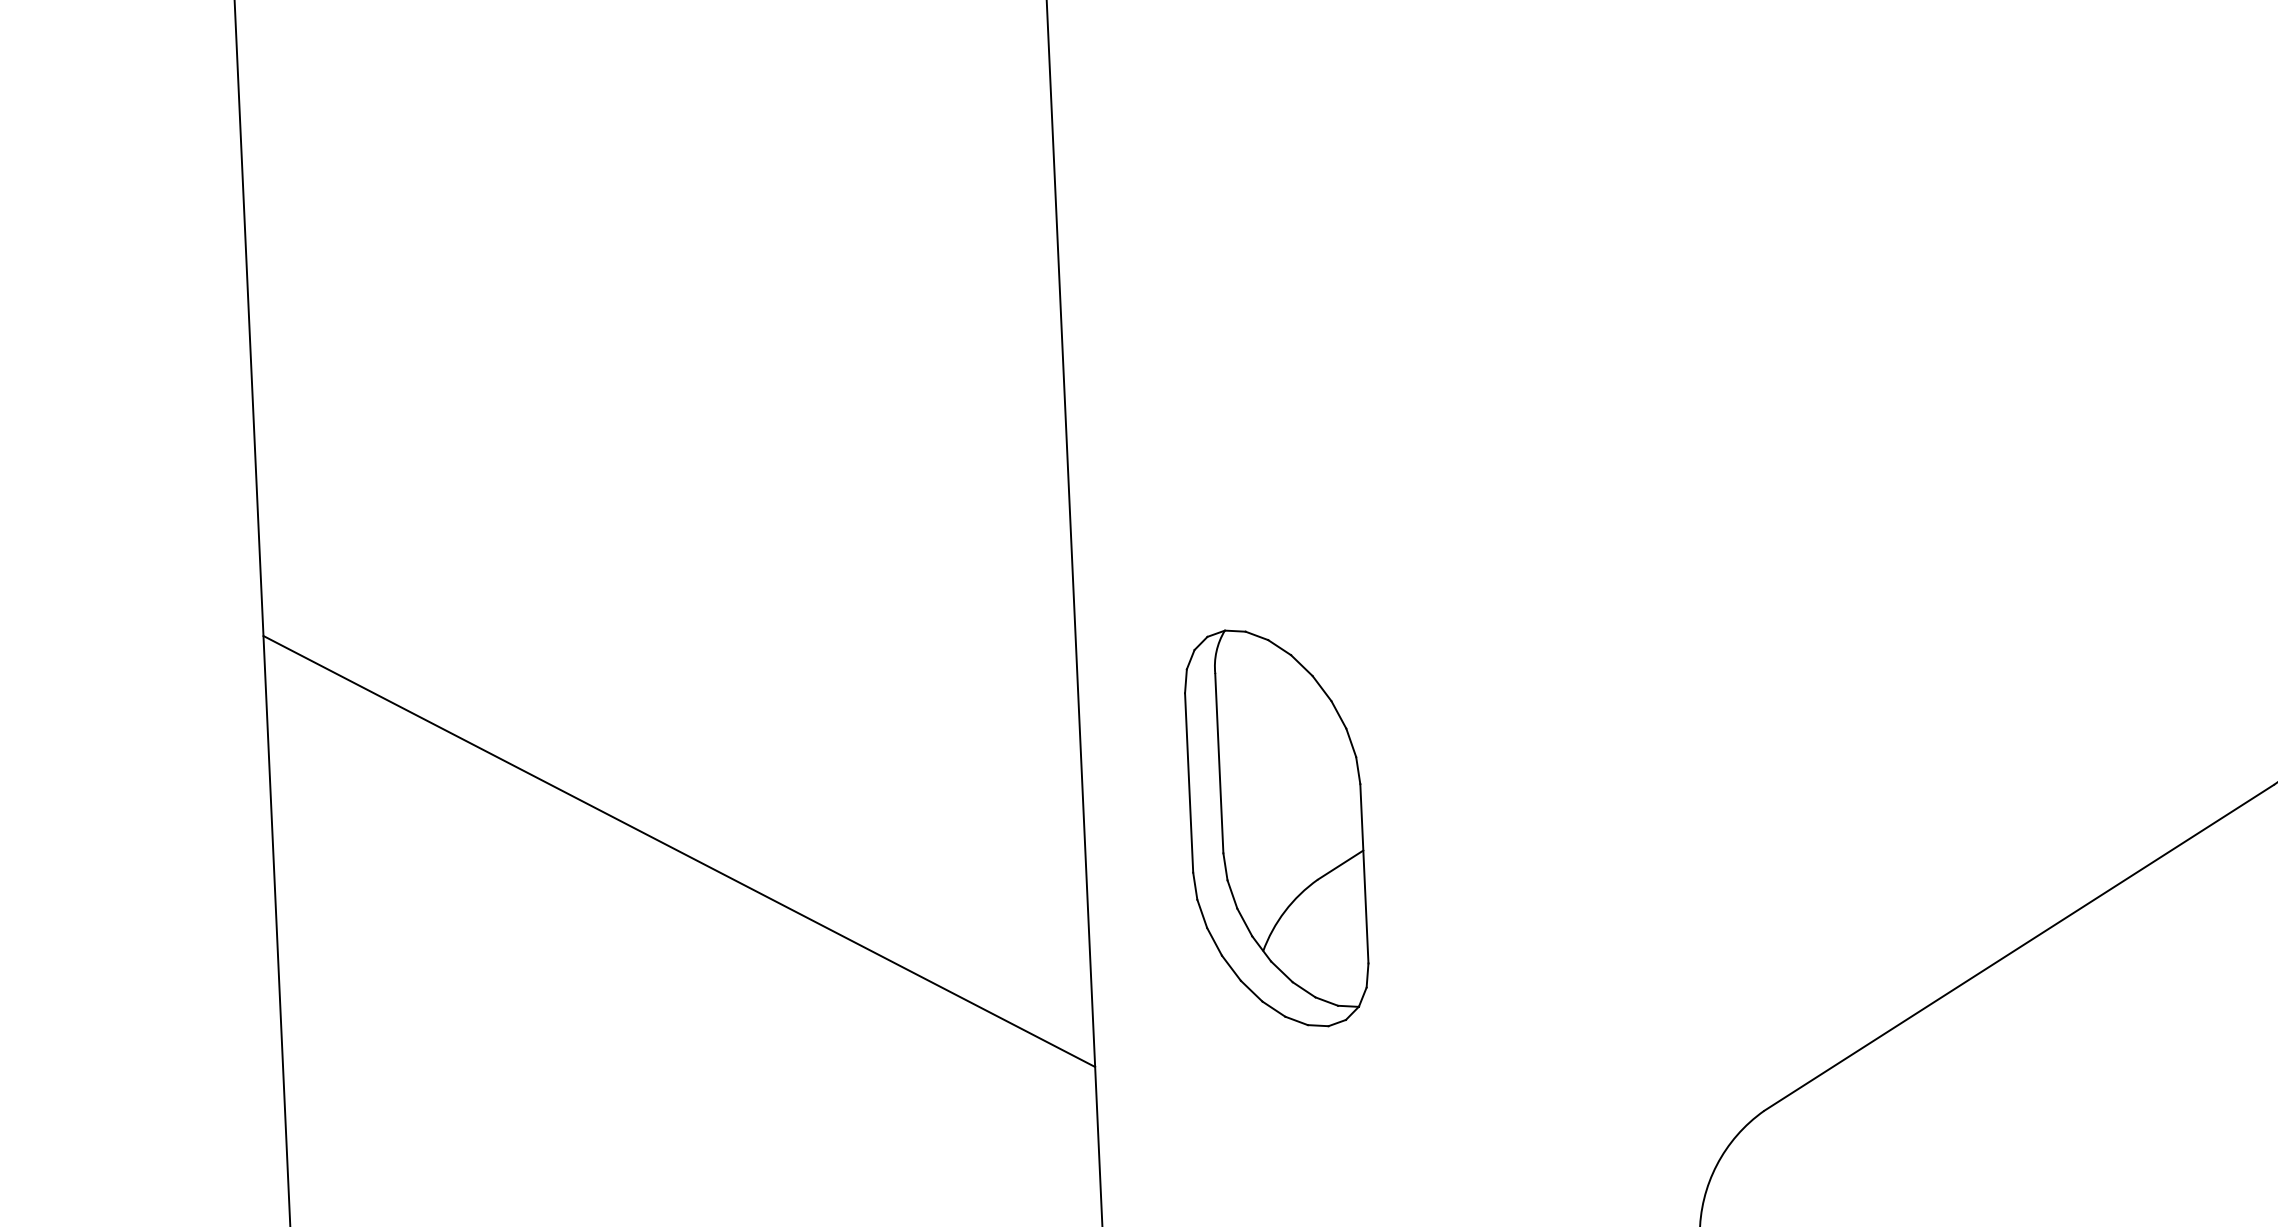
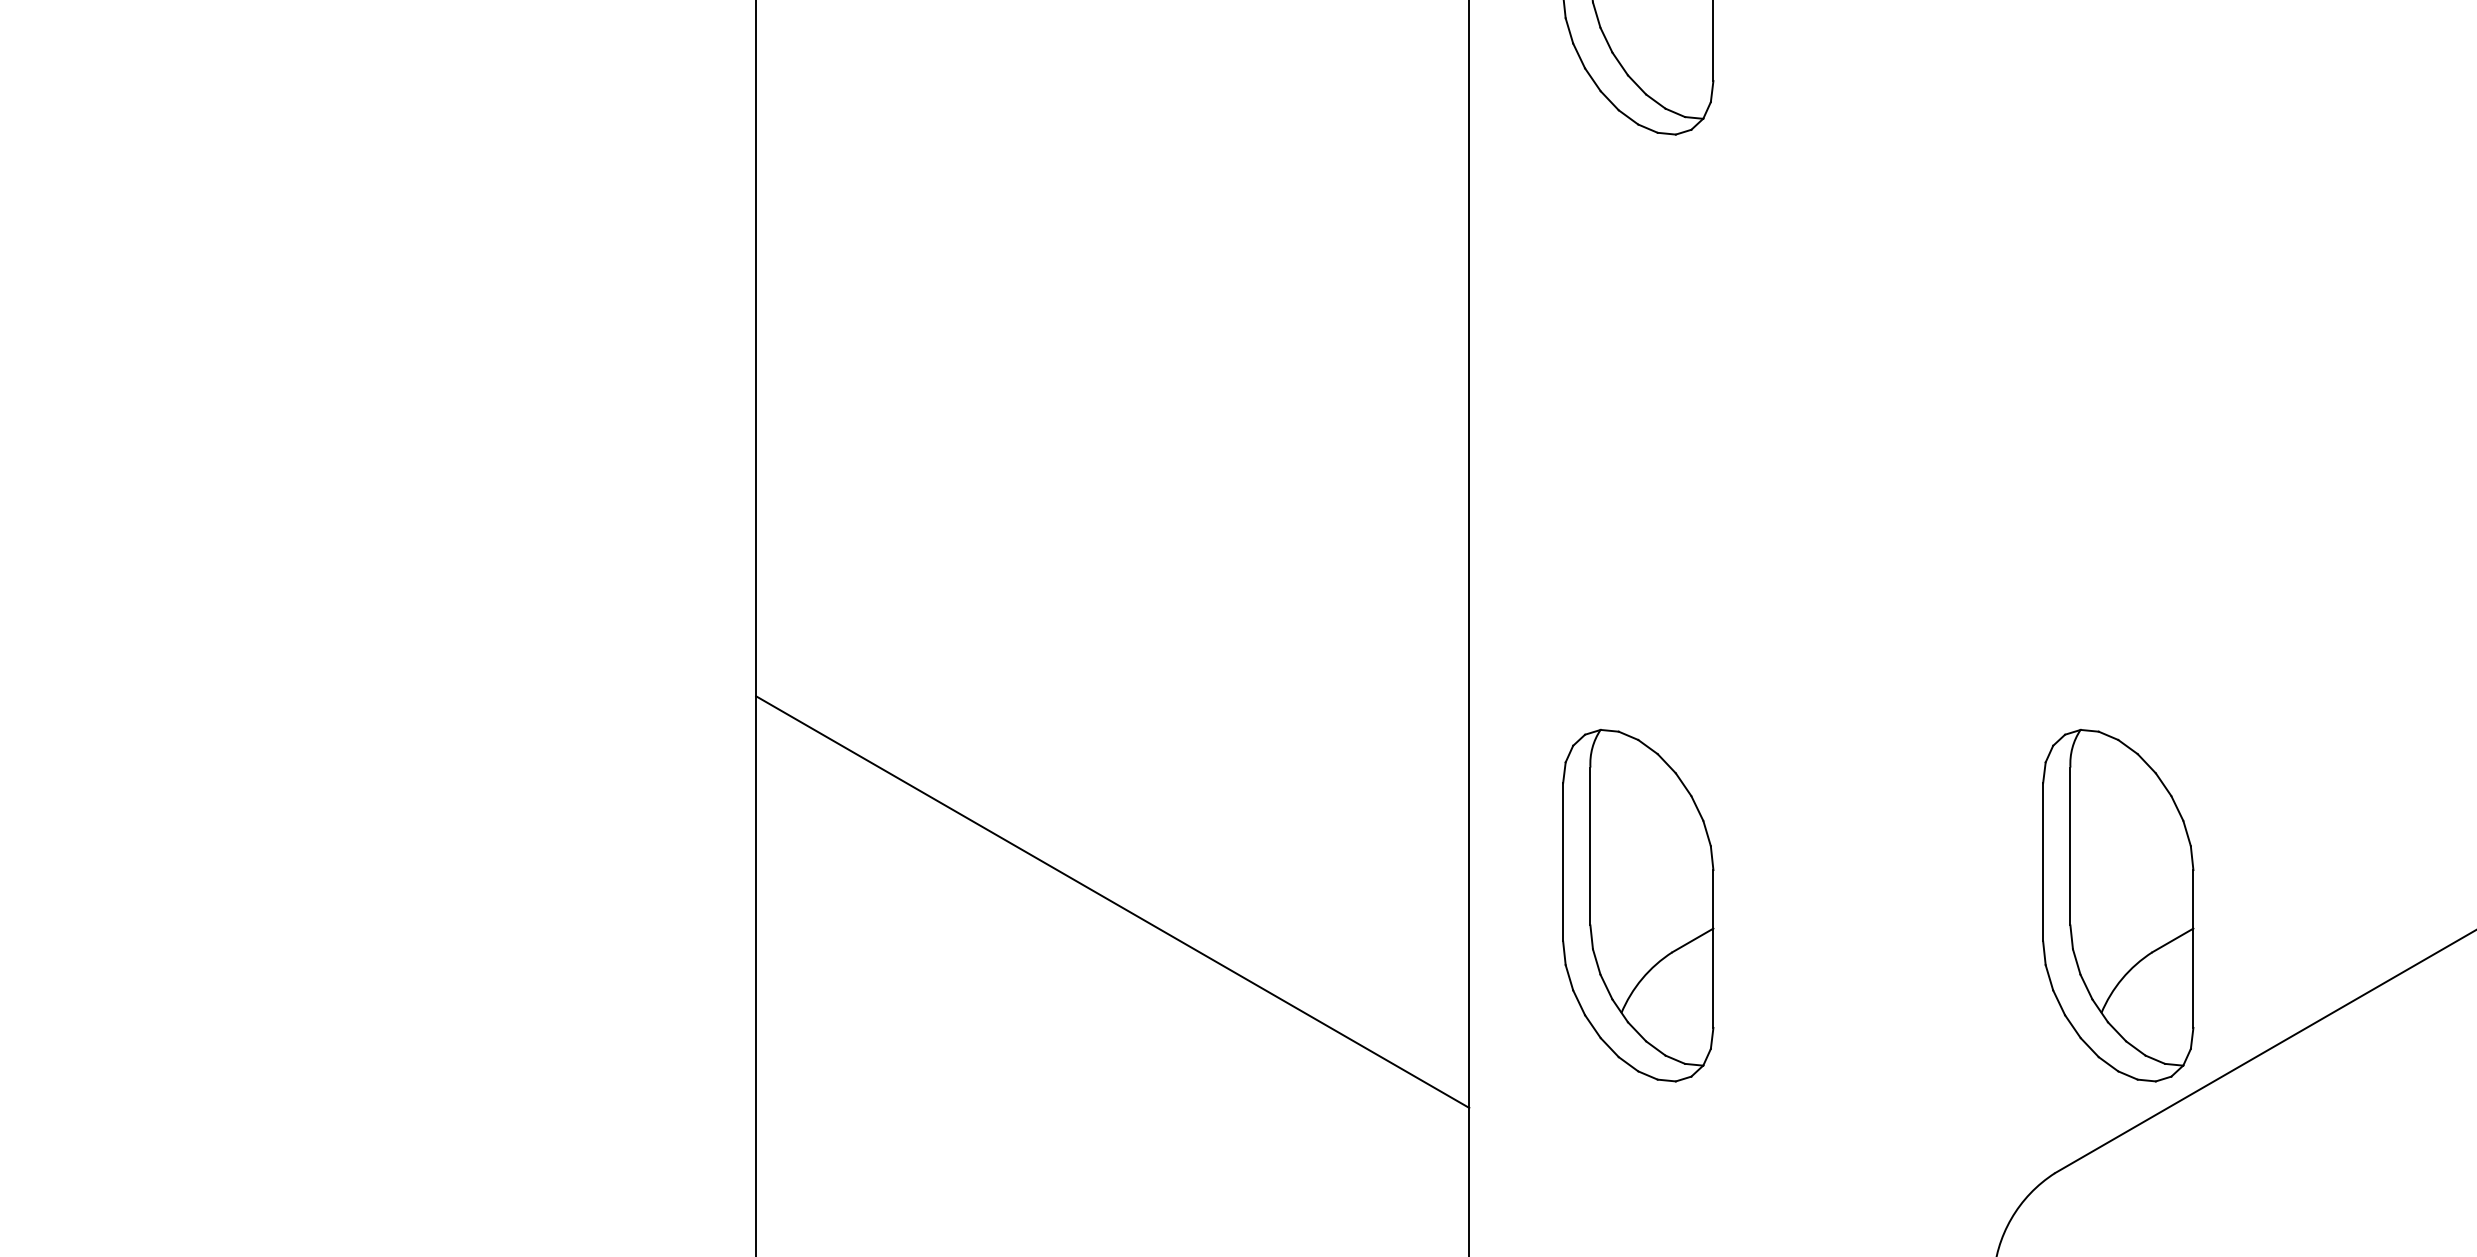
part: (1822, 803) -> (2118, 905), added

